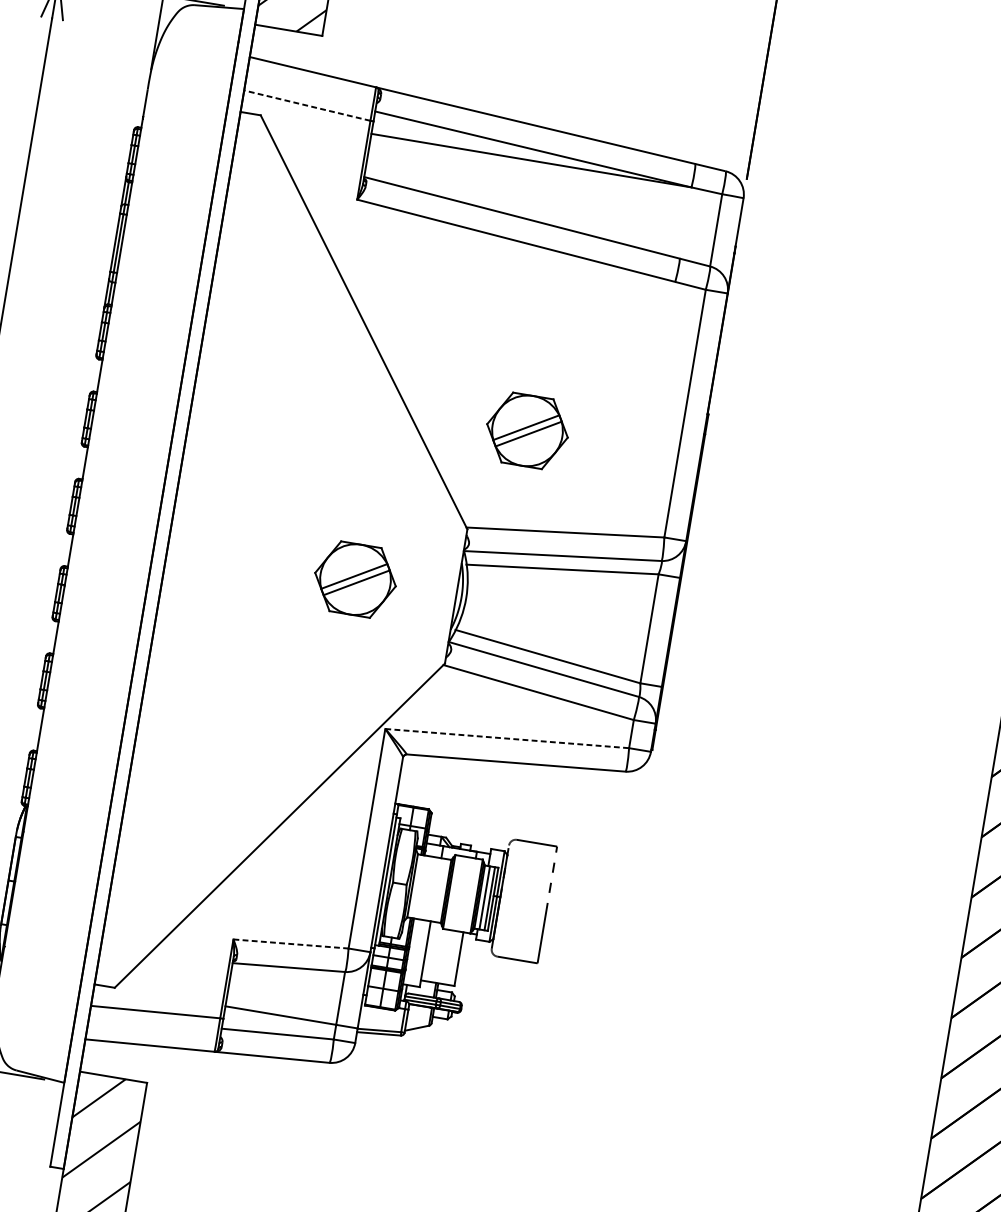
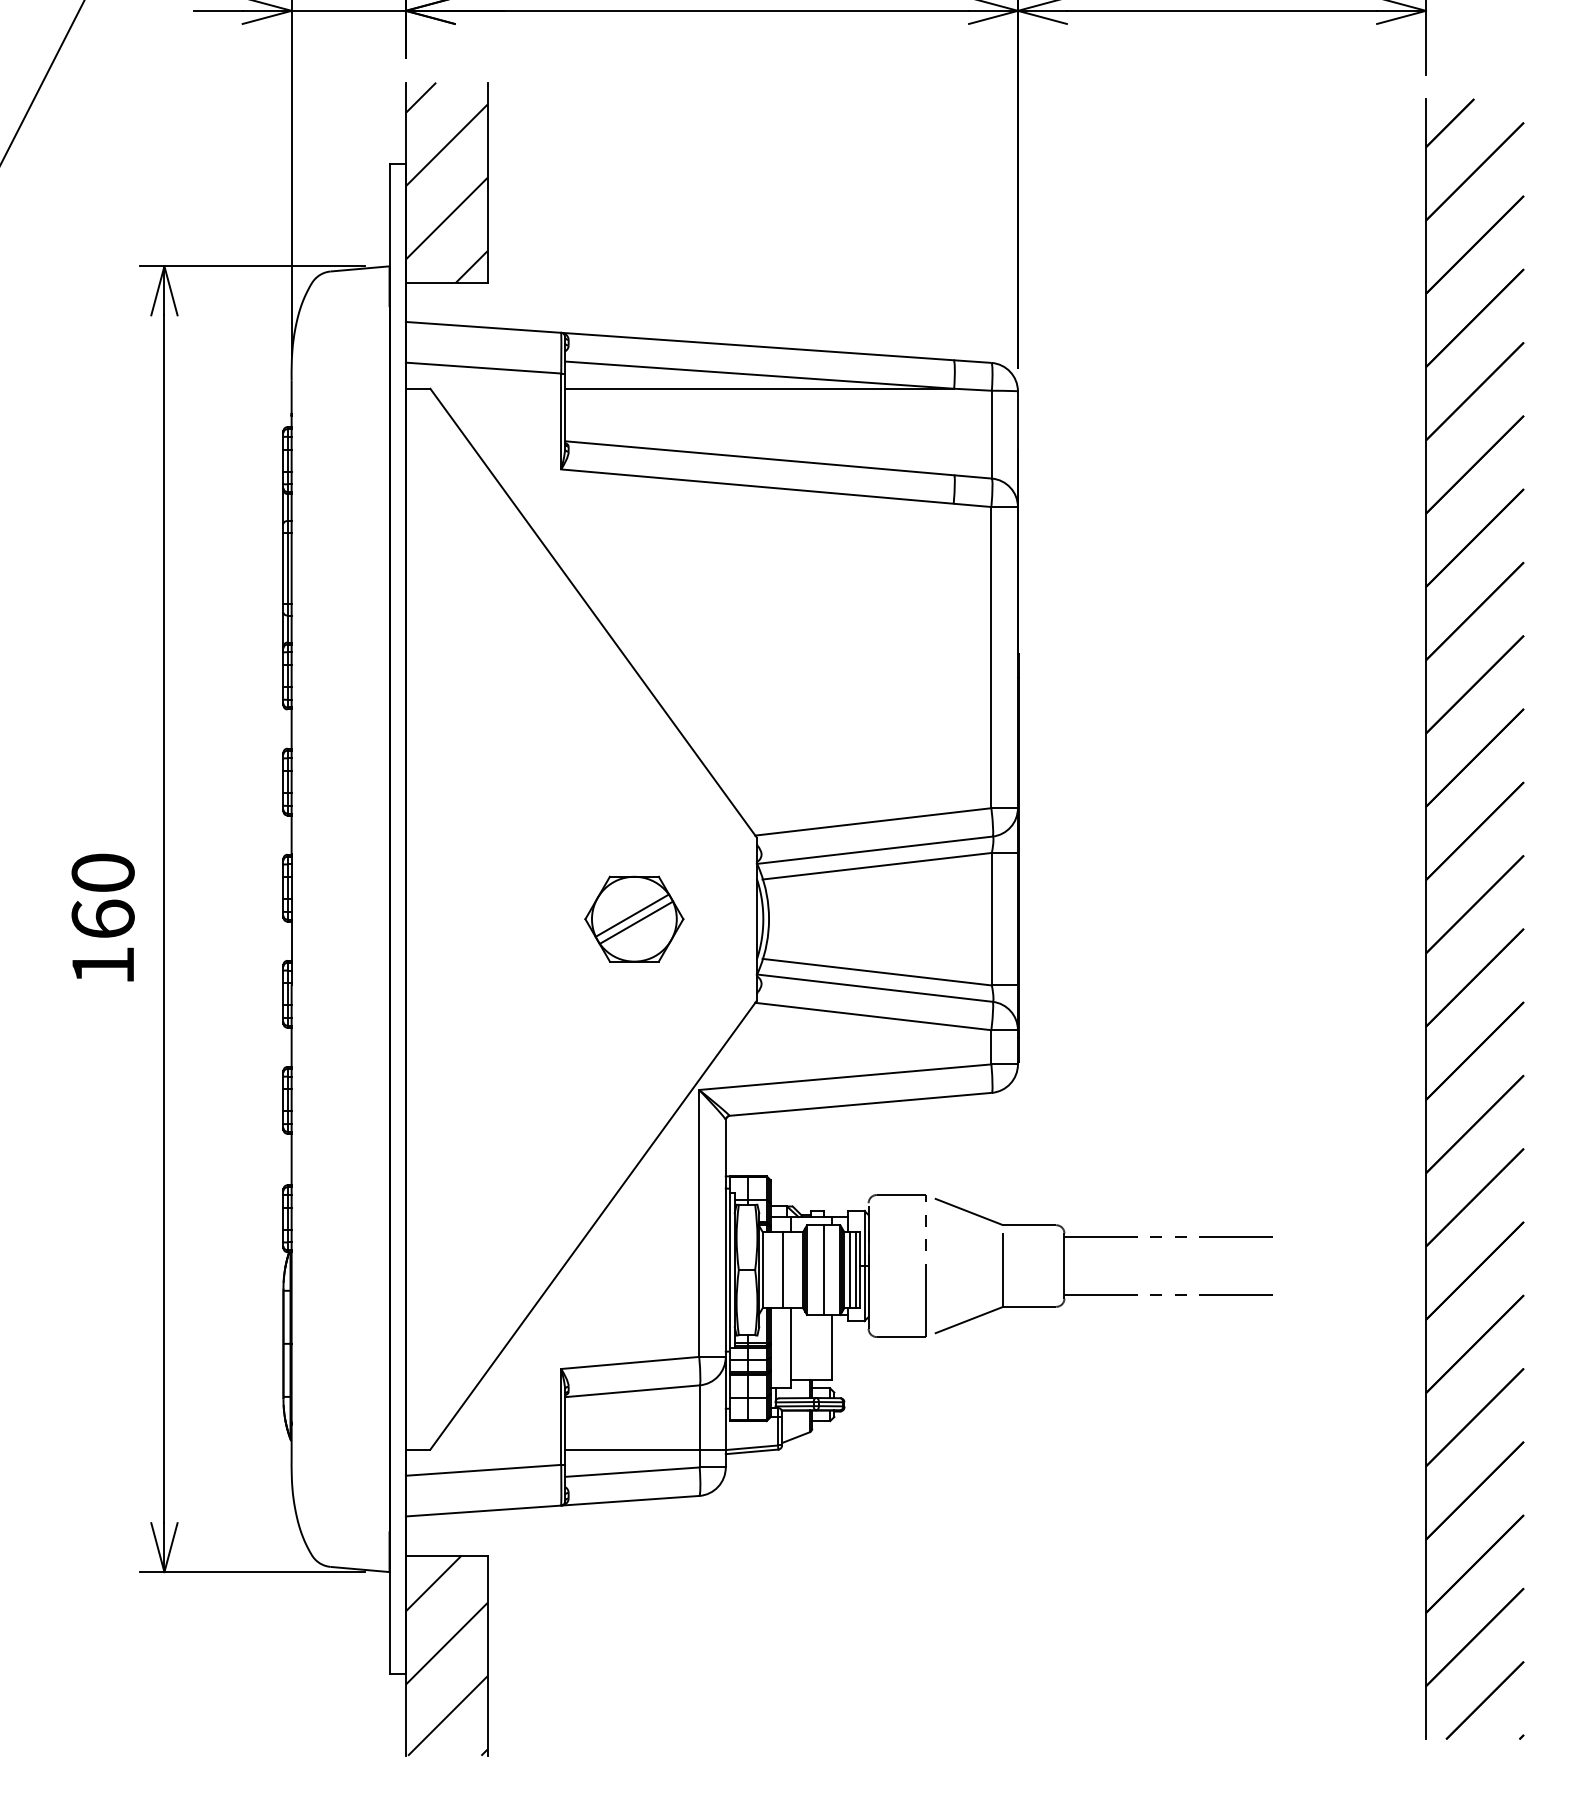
line: (307, 105) -> (483, 368), dashed -> solid
part: (527, 430) -> (808, 708), removed
line: (507, 738) -> (845, 1077), dashed -> solid
line: (429, 888) -> (782, 1269), added
line: (462, 894) -> (823, 1270), added
part: (697, 905) -> (1103, 1237), added
line: (291, 943) -> (630, 1362), dashed -> solid

